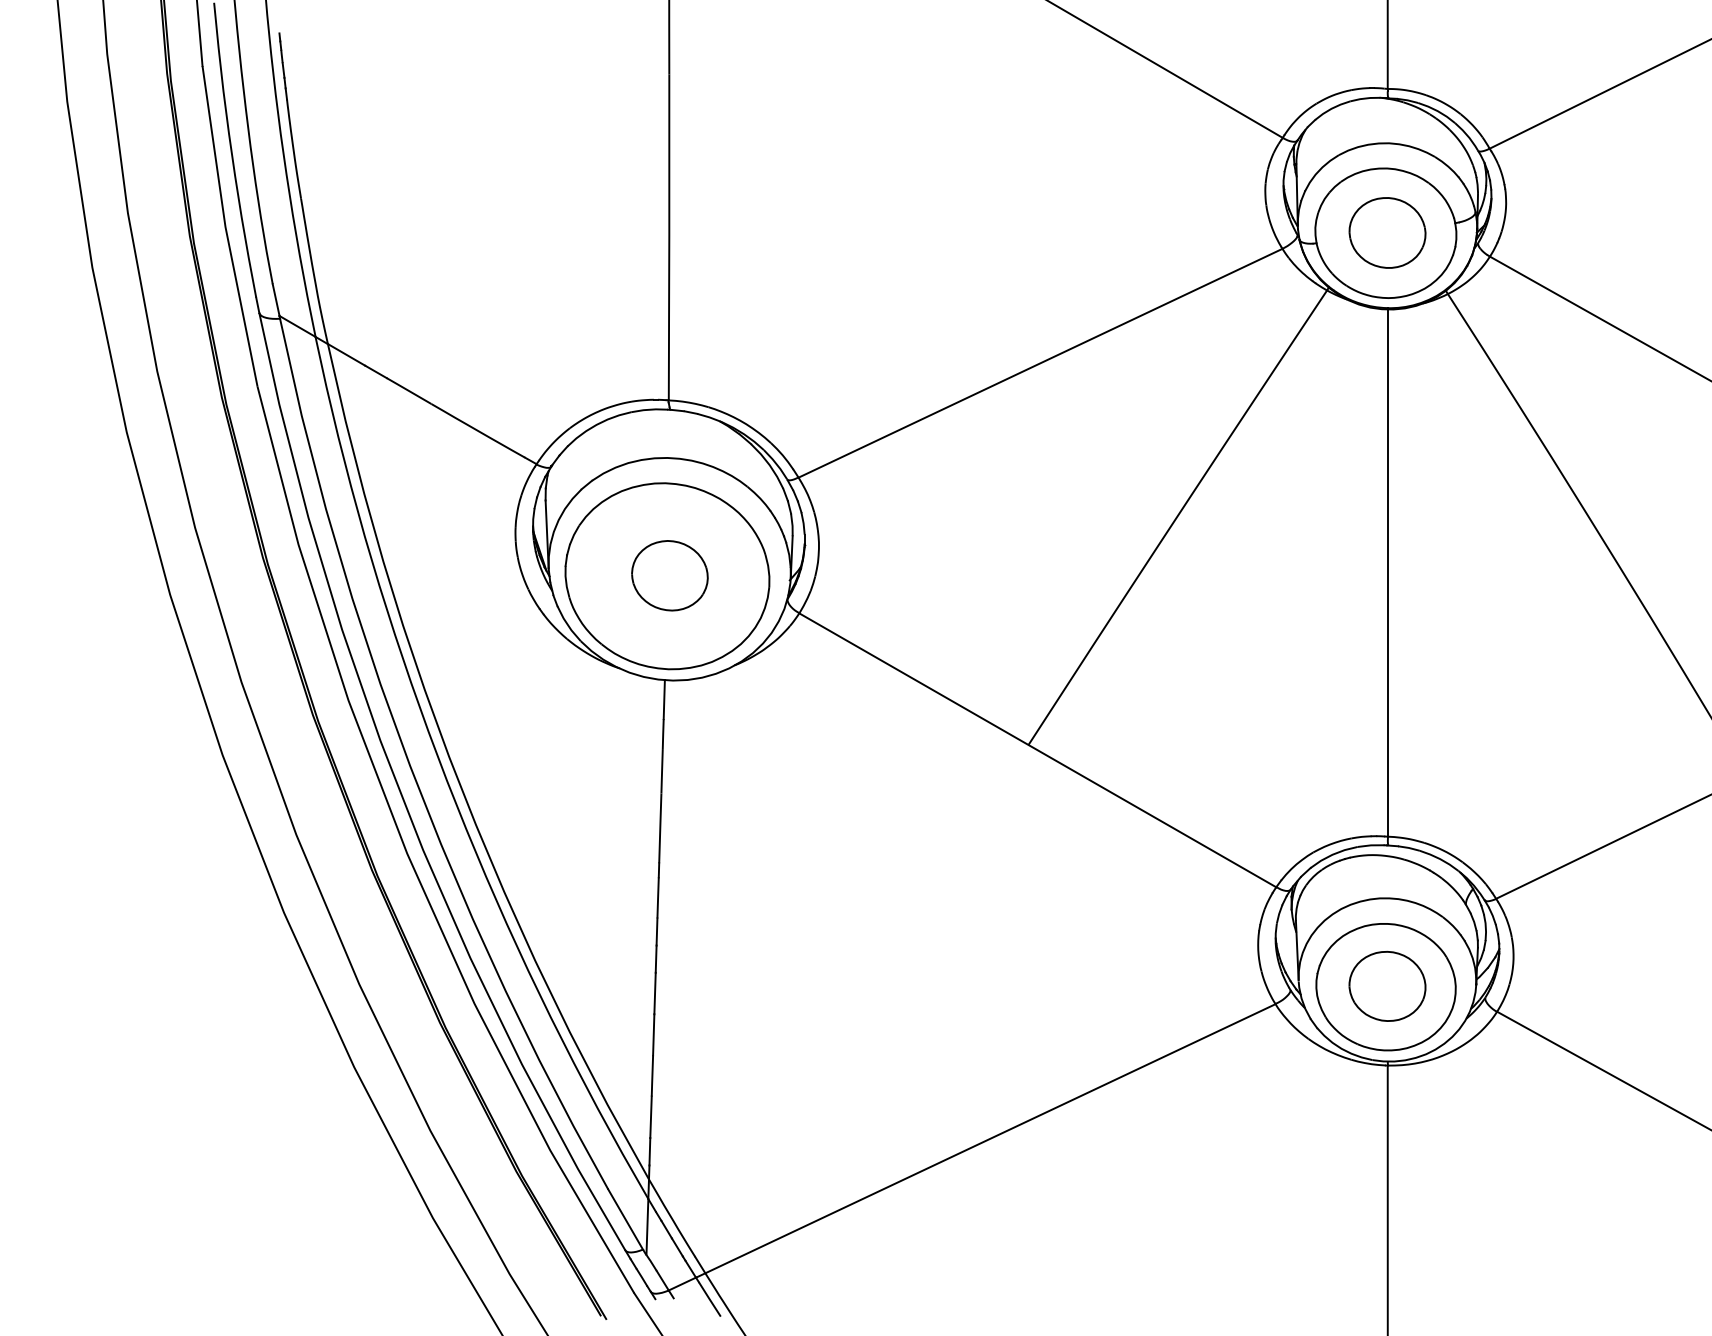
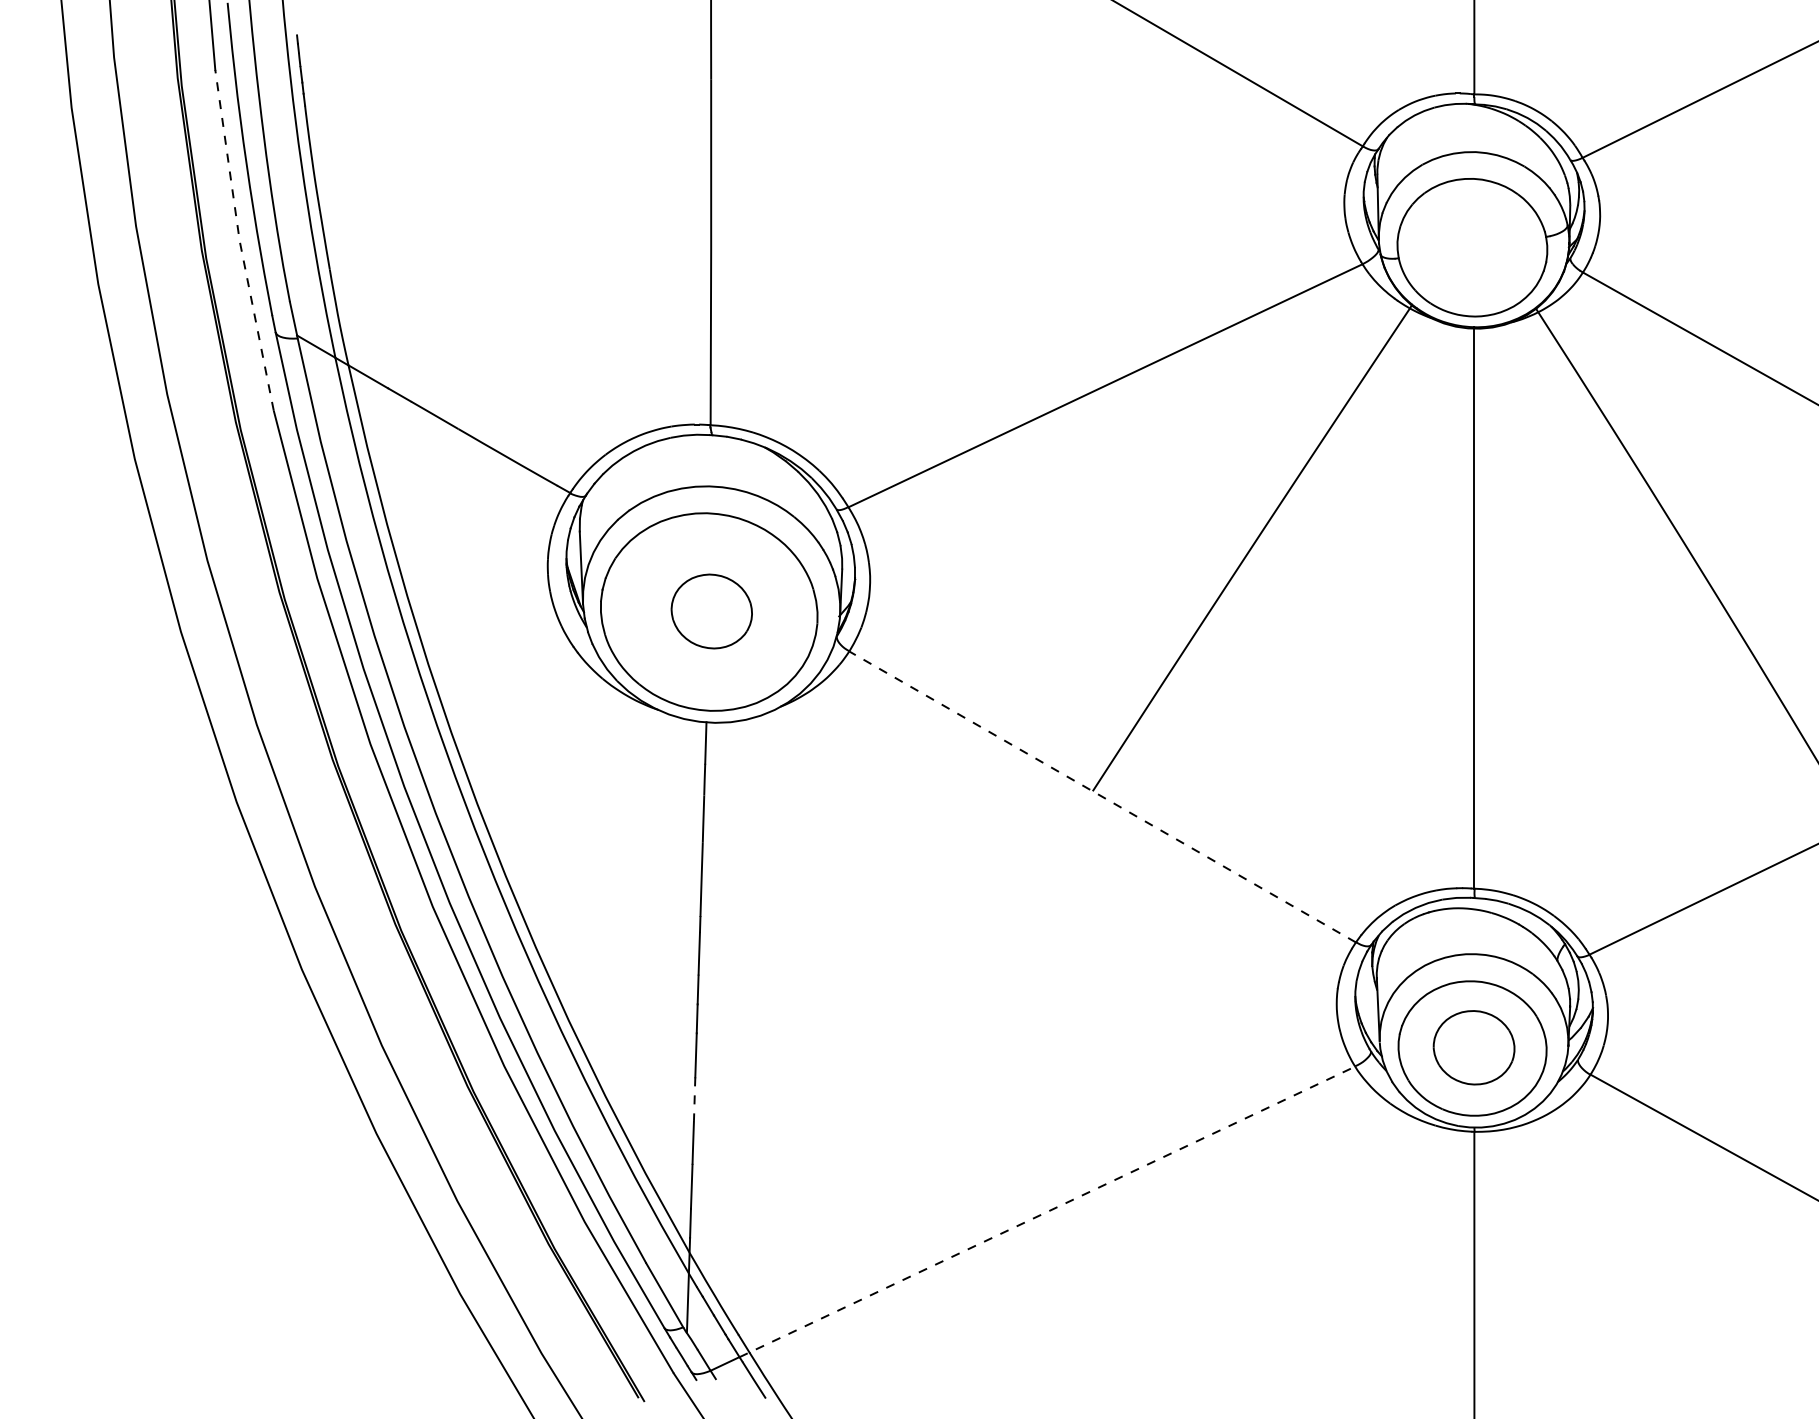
line: (225, 227) -> (239, 241), solid -> dashed
part: (1387, 232) -> (1474, 246), removed
line: (1037, 750) -> (1102, 797), solid -> dashed
line: (653, 1034) -> (694, 1098), solid -> dashed
line: (986, 1140) -> (1048, 1211), solid -> dashed

